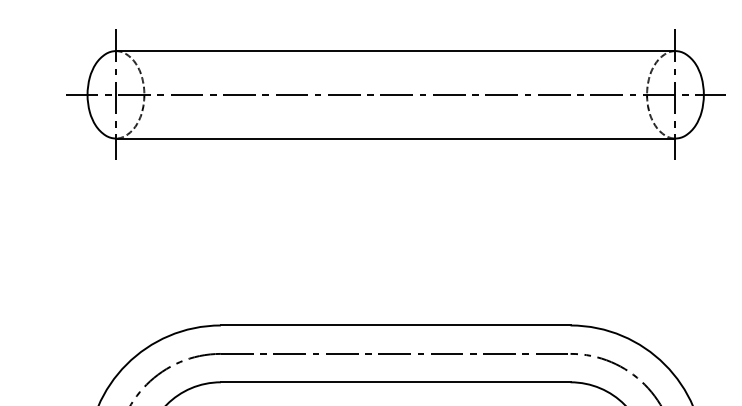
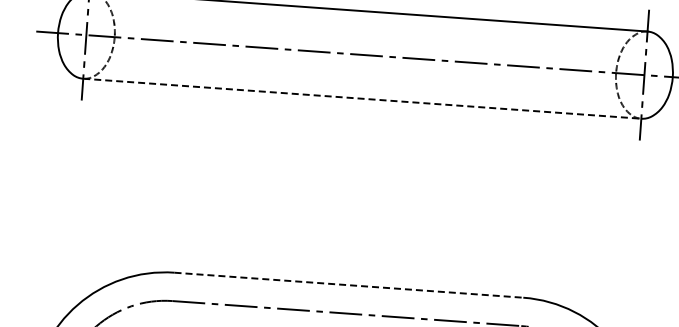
line: (395, 138) -> (362, 98), solid -> dashed
line: (395, 325) -> (348, 285), solid -> dashed

